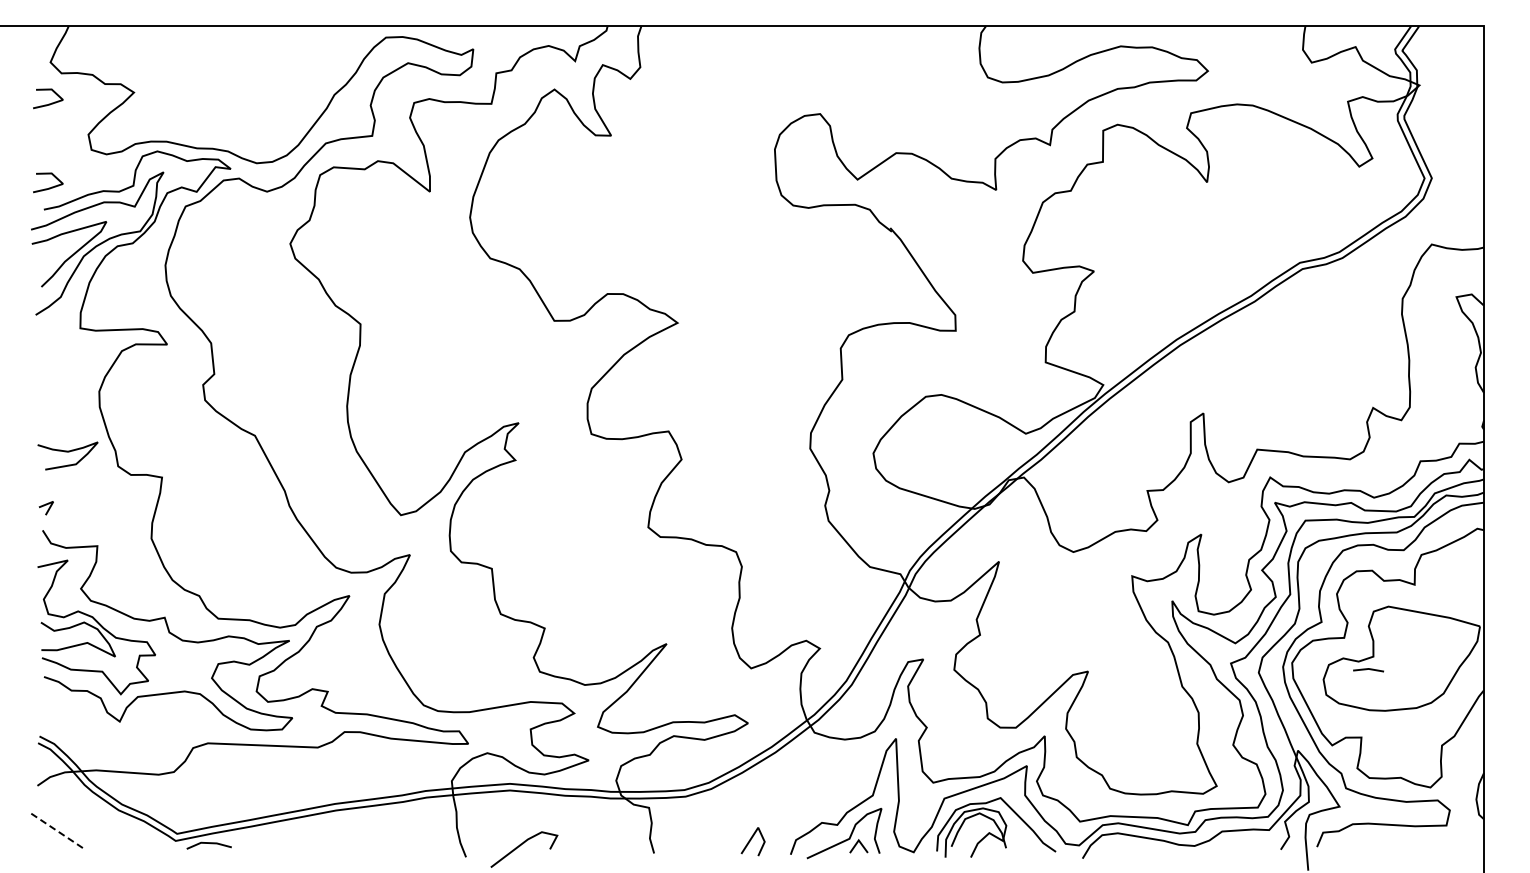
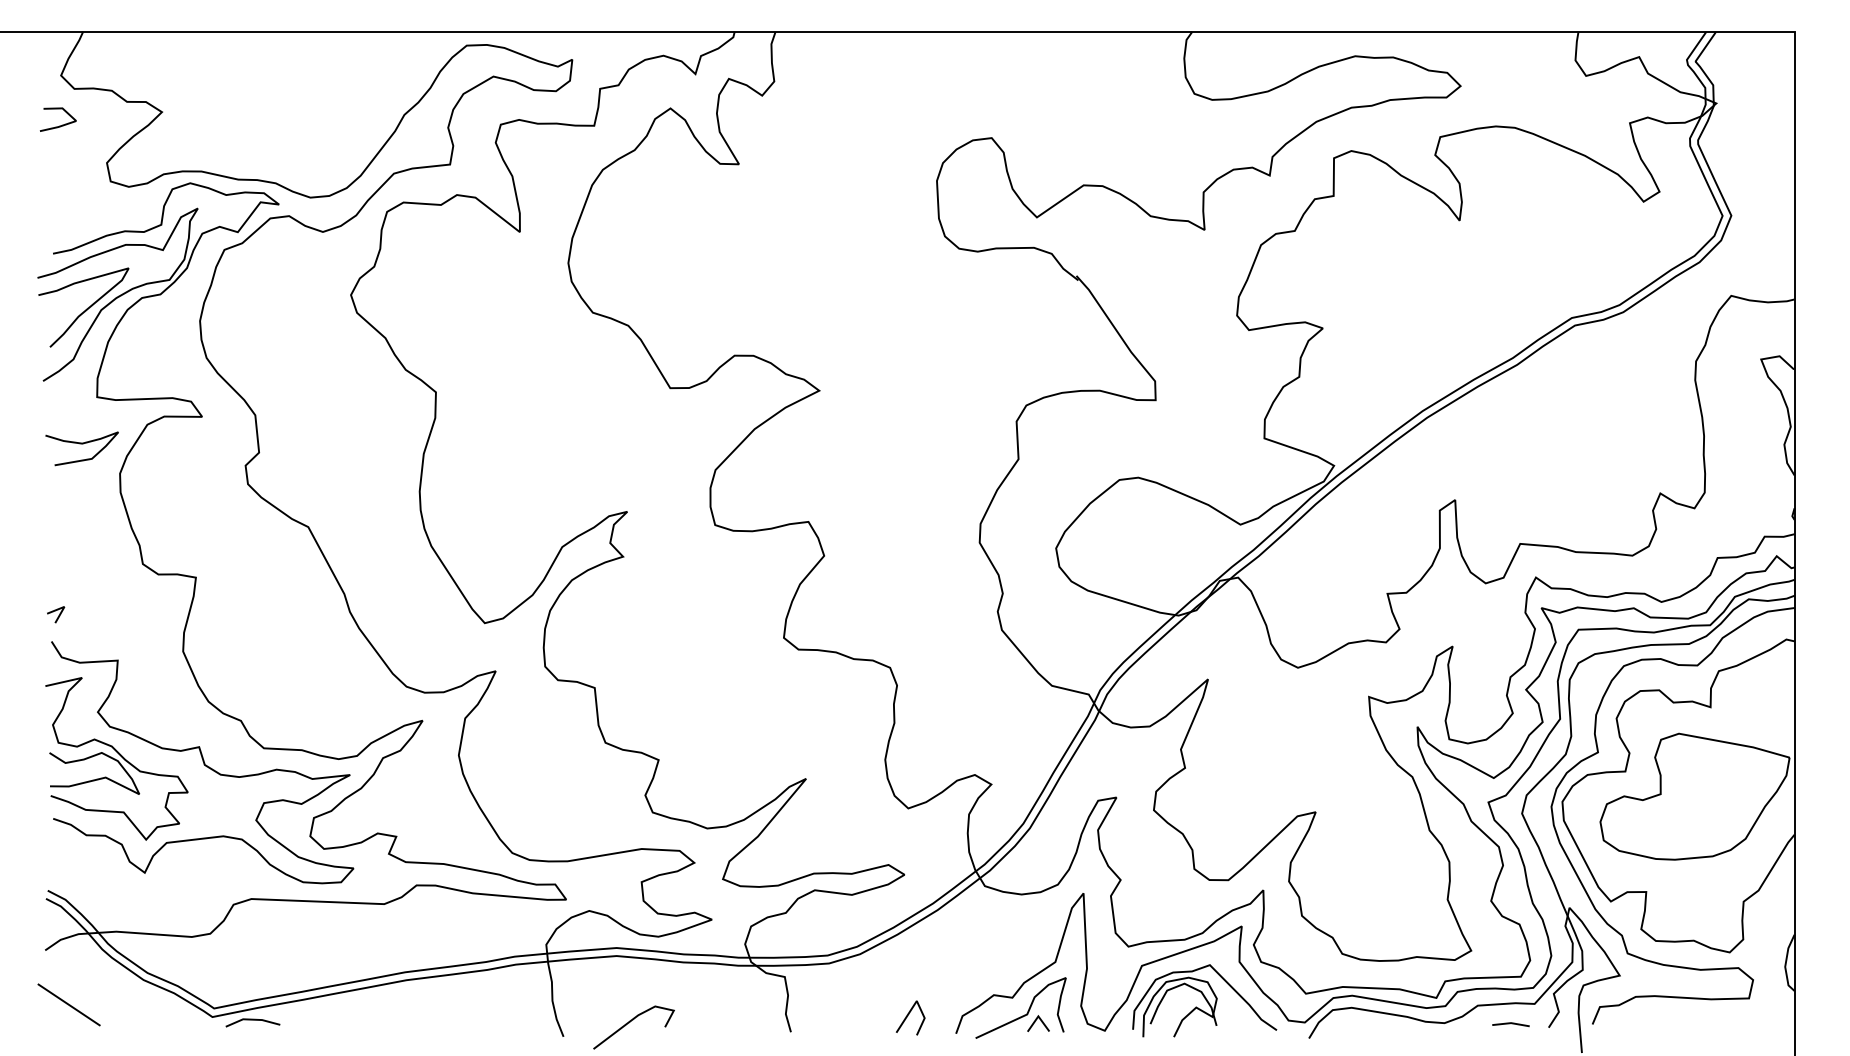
line: (51, 186) -> (62, 225), removed
curve: (67, 452) -> (81, 444), moved
line: (1368, 669) -> (1510, 1023), moved
line: (57, 831) -> (69, 1005), dashed -> solid

